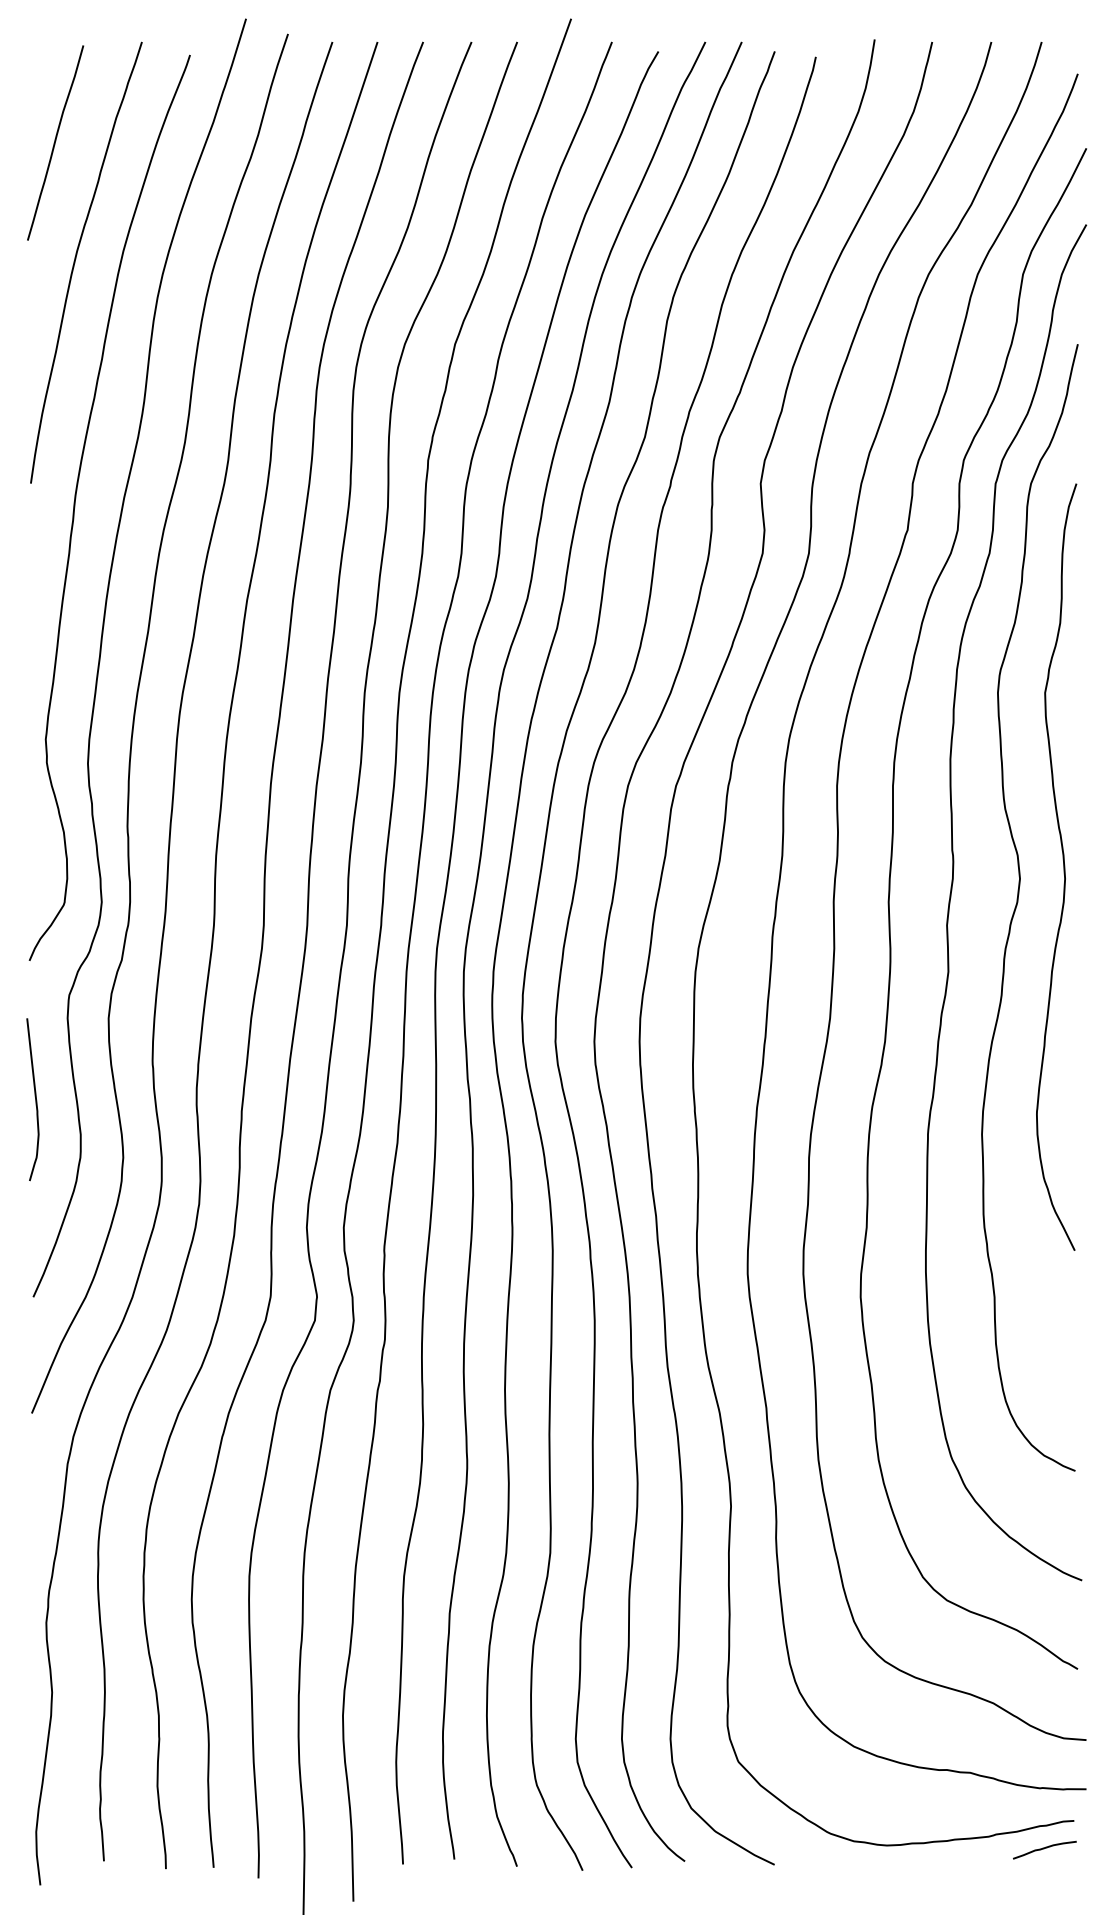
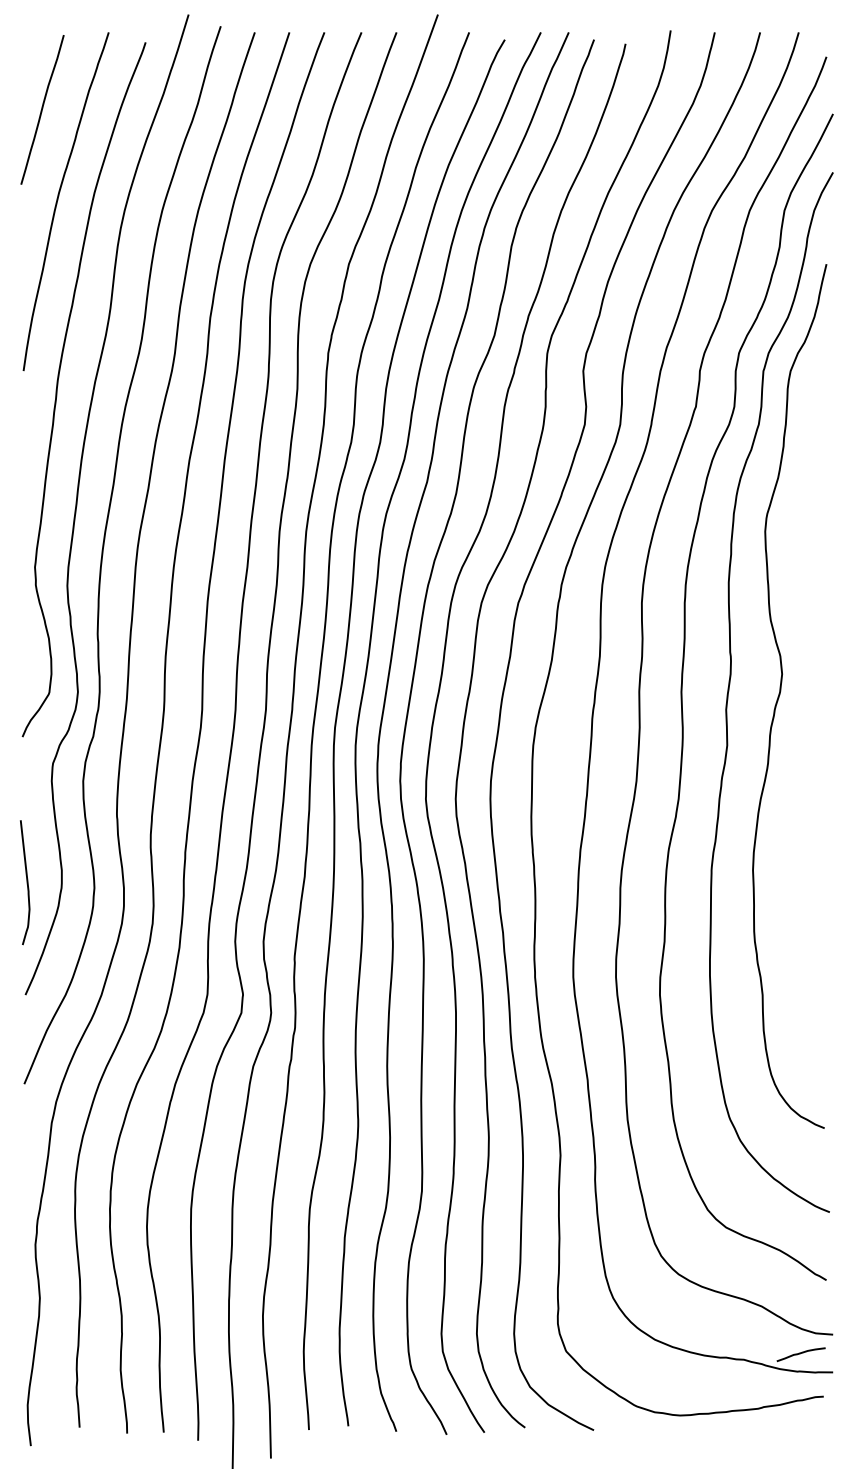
curve: (1063, 866) -> (815, 664), removed
curve: (35, 1099) -> (27, 882), moved
curve: (1044, 1849) -> (800, 1354), moved

